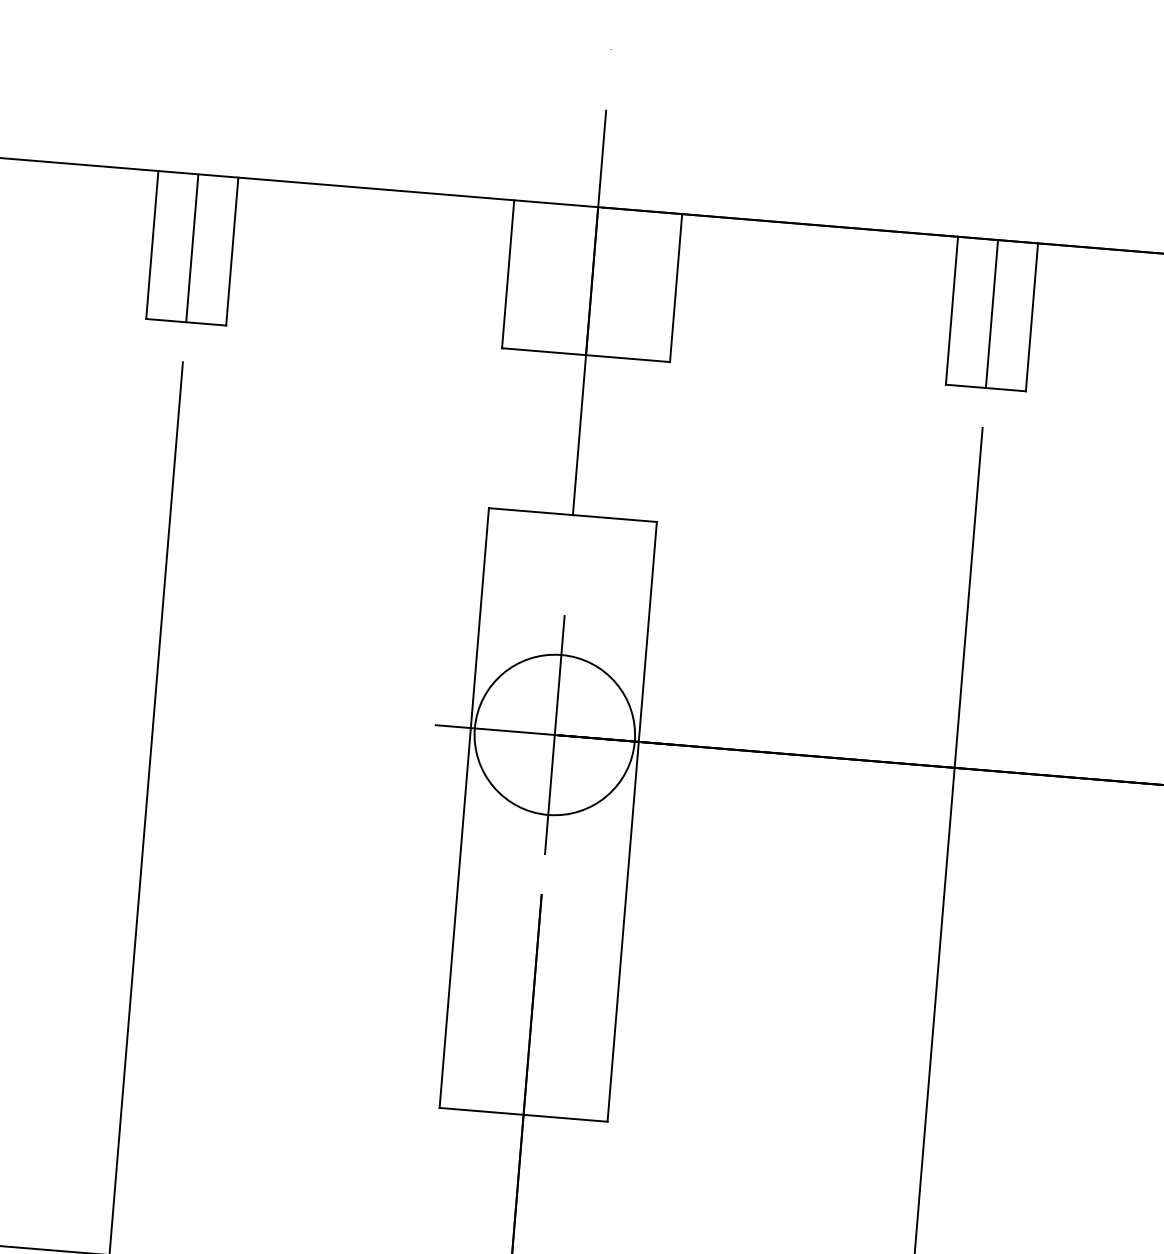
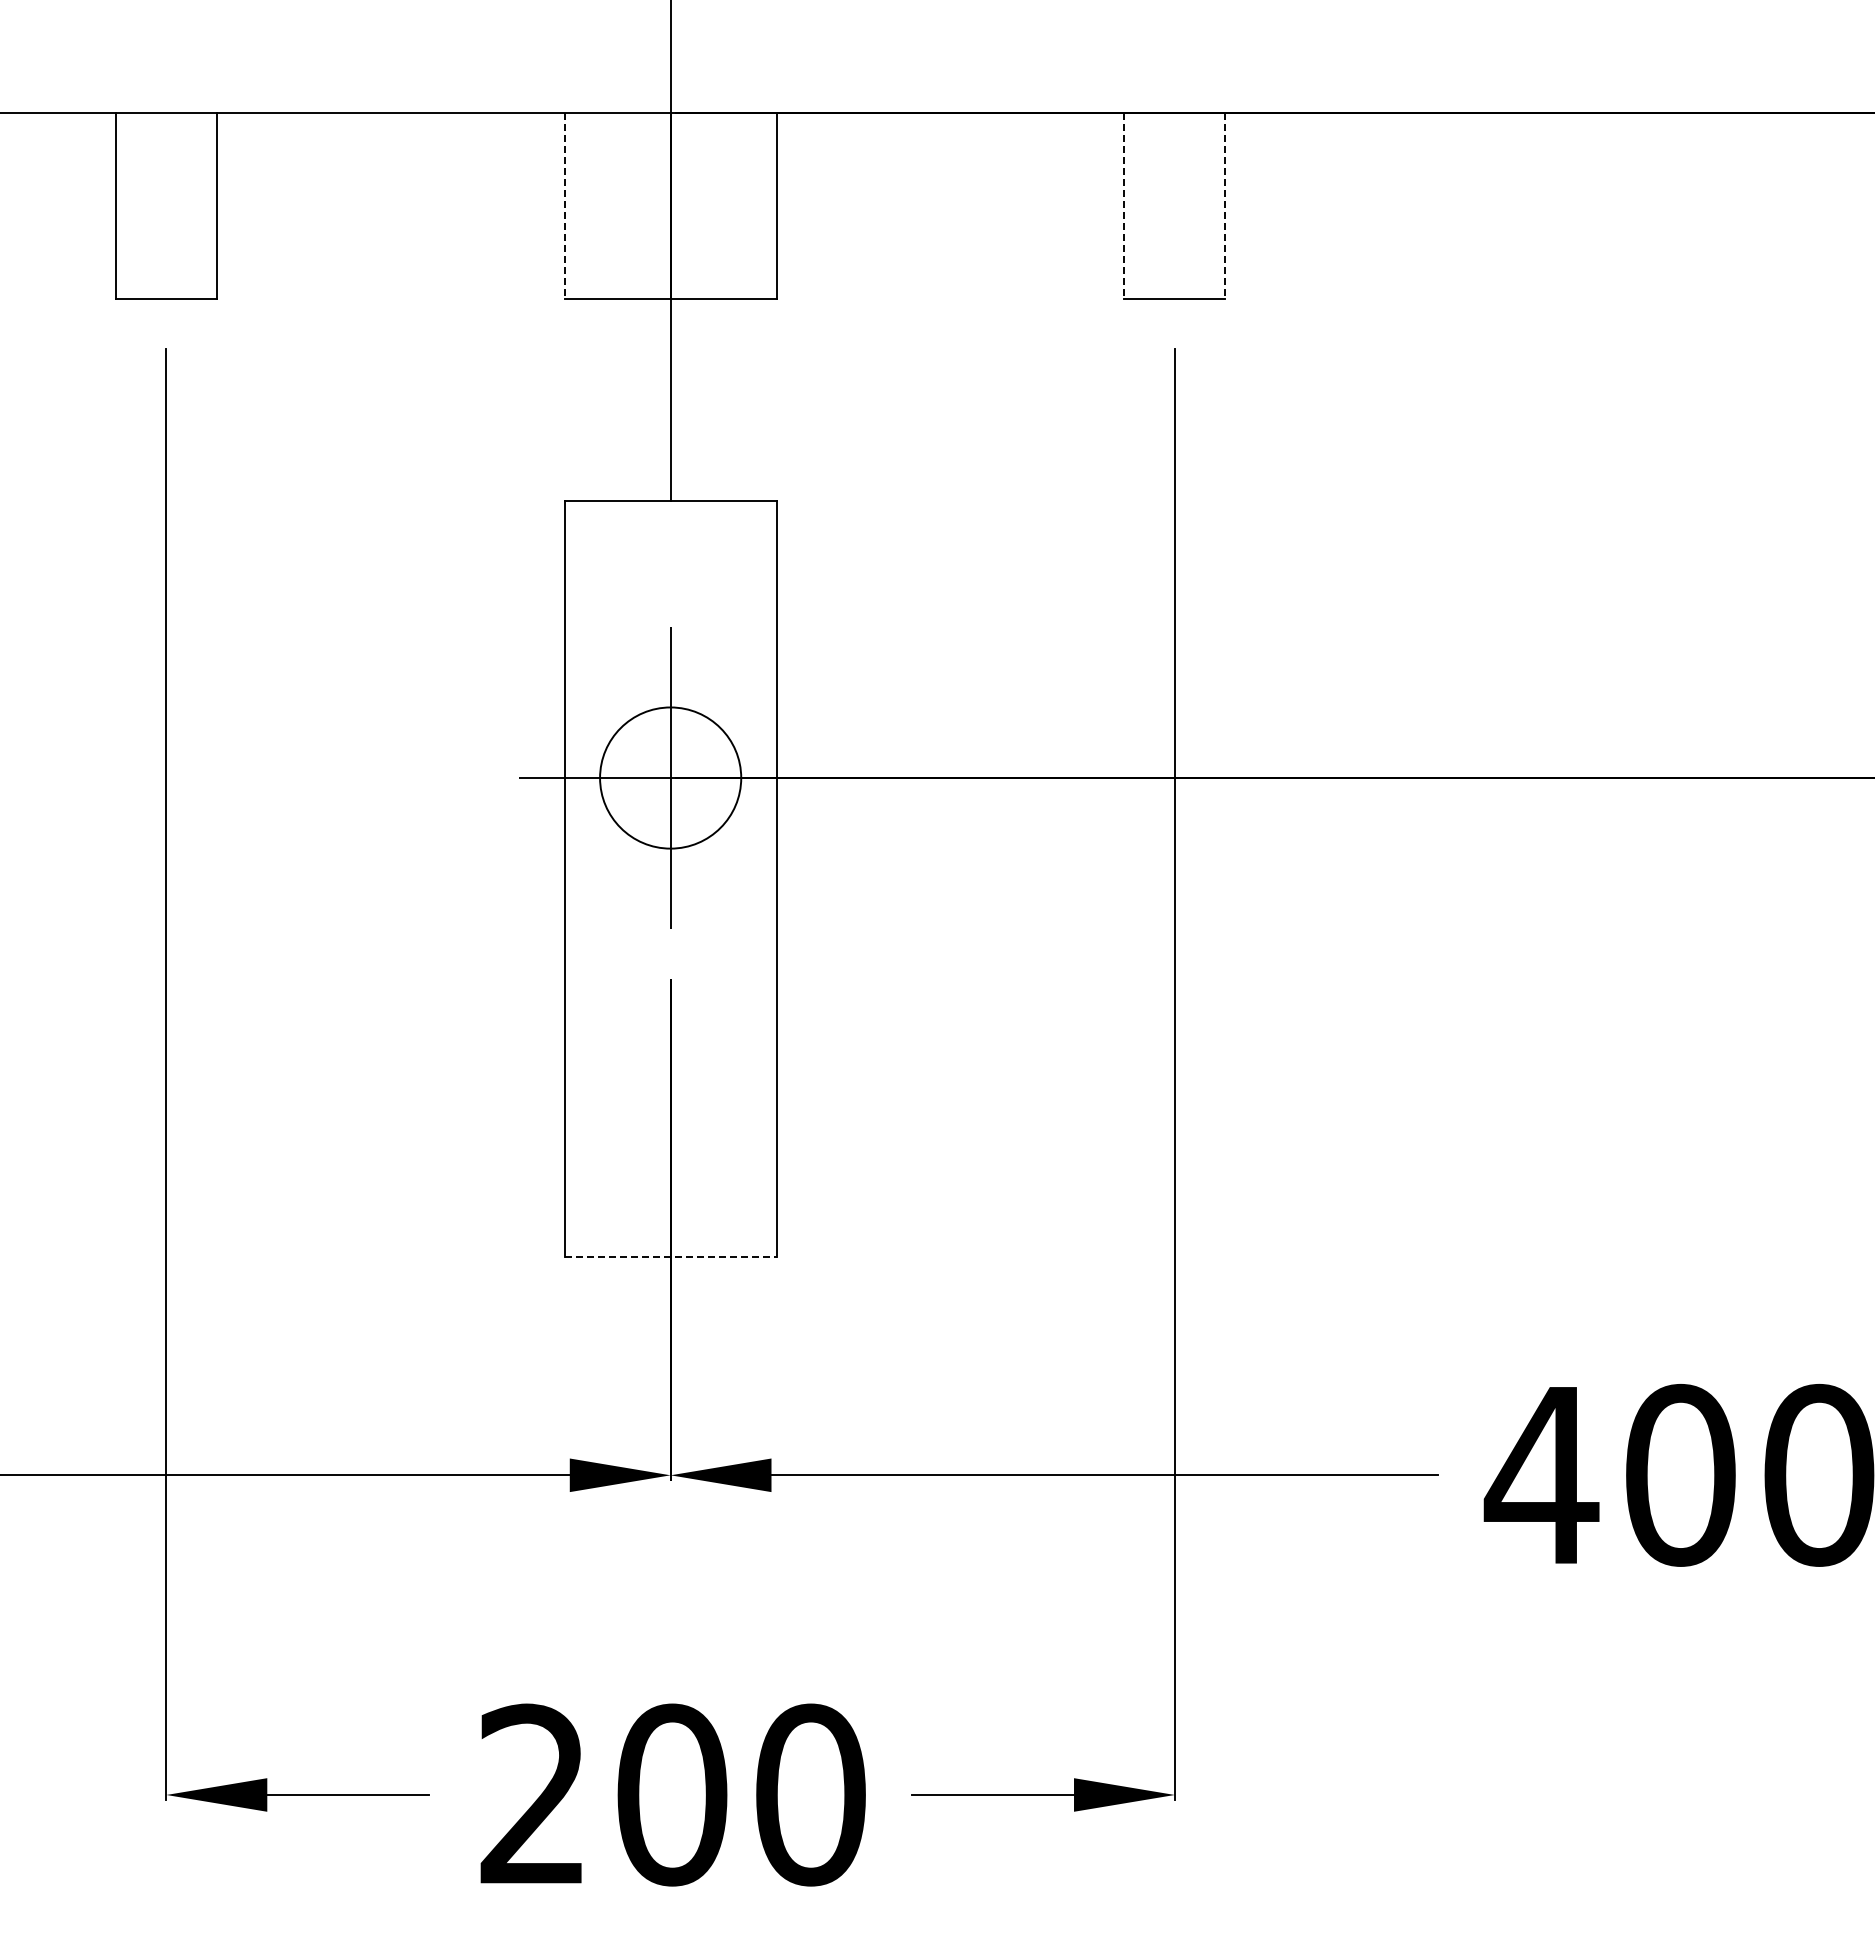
line: (192, 248) -> (166, 205), removed
line: (507, 274) -> (564, 206), solid -> dashed
line: (952, 311) -> (1124, 206), solid -> dashed
line: (991, 313) -> (1174, 205), removed
line: (1032, 317) -> (1225, 206), solid -> dashed
circle: (554, 734) -> (670, 777), size x0.7
line: (523, 1115) -> (670, 1257), solid -> dashed

